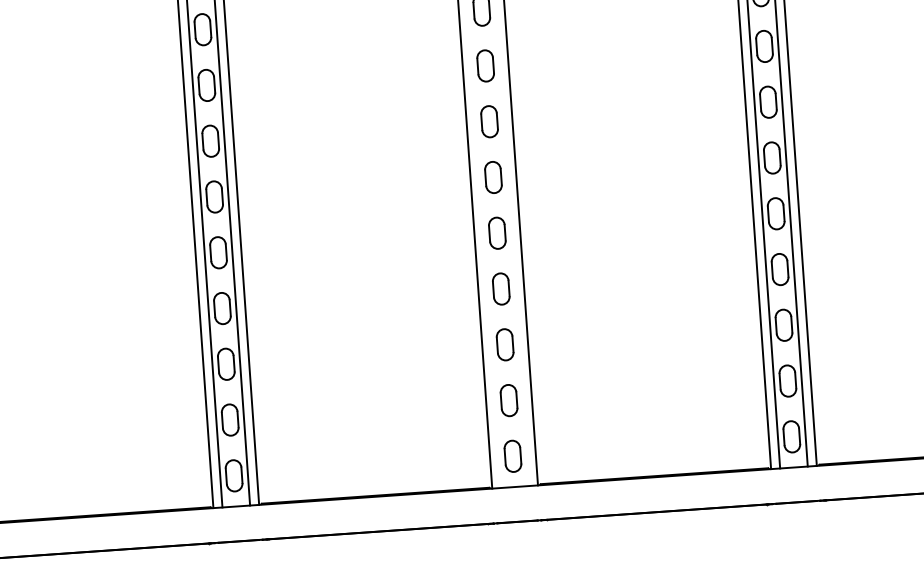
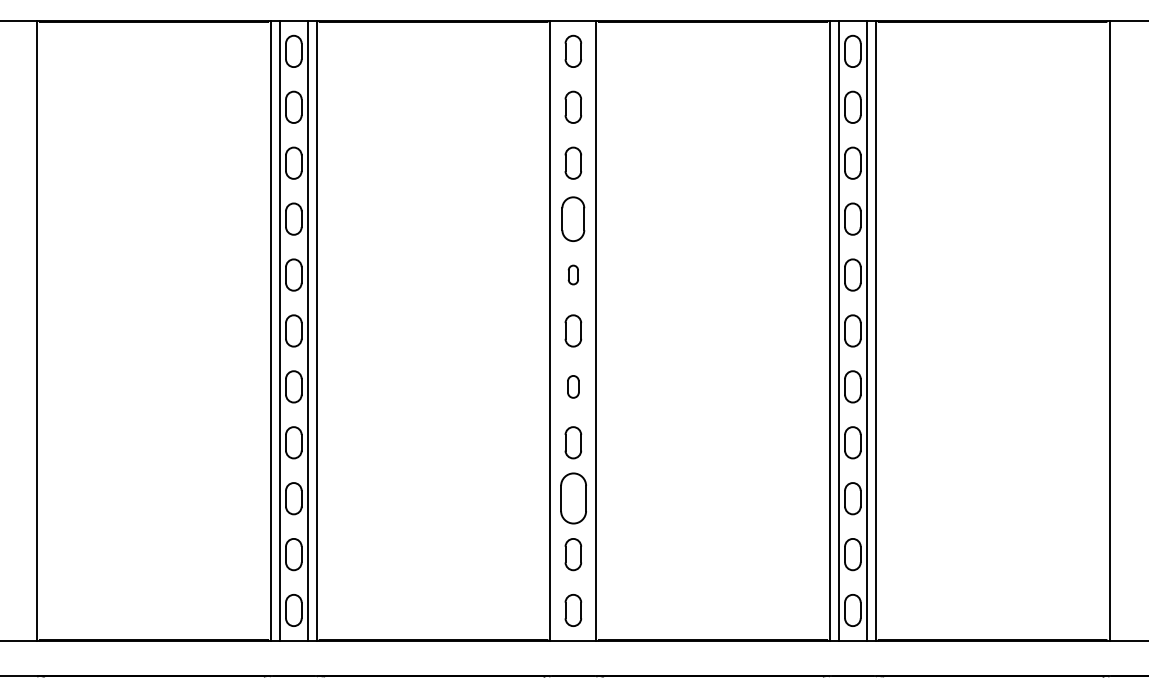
part: (485, 65) -> (573, 218), size x1.4
part: (489, 121) -> (573, 274), size x0.6
part: (497, 232) -> (573, 386), size x0.7
part: (504, 344) -> (572, 498), size x1.6

